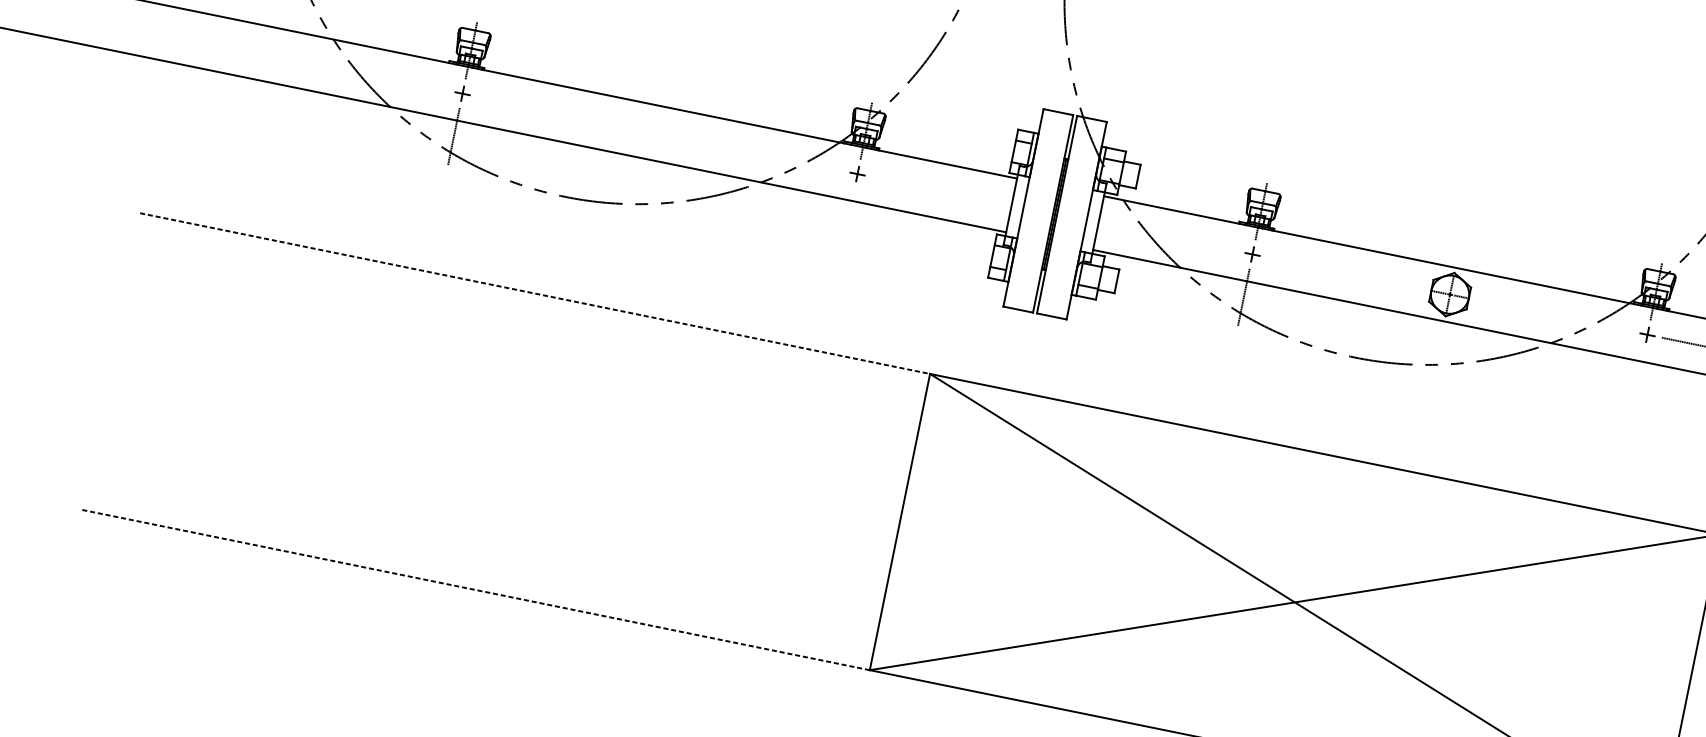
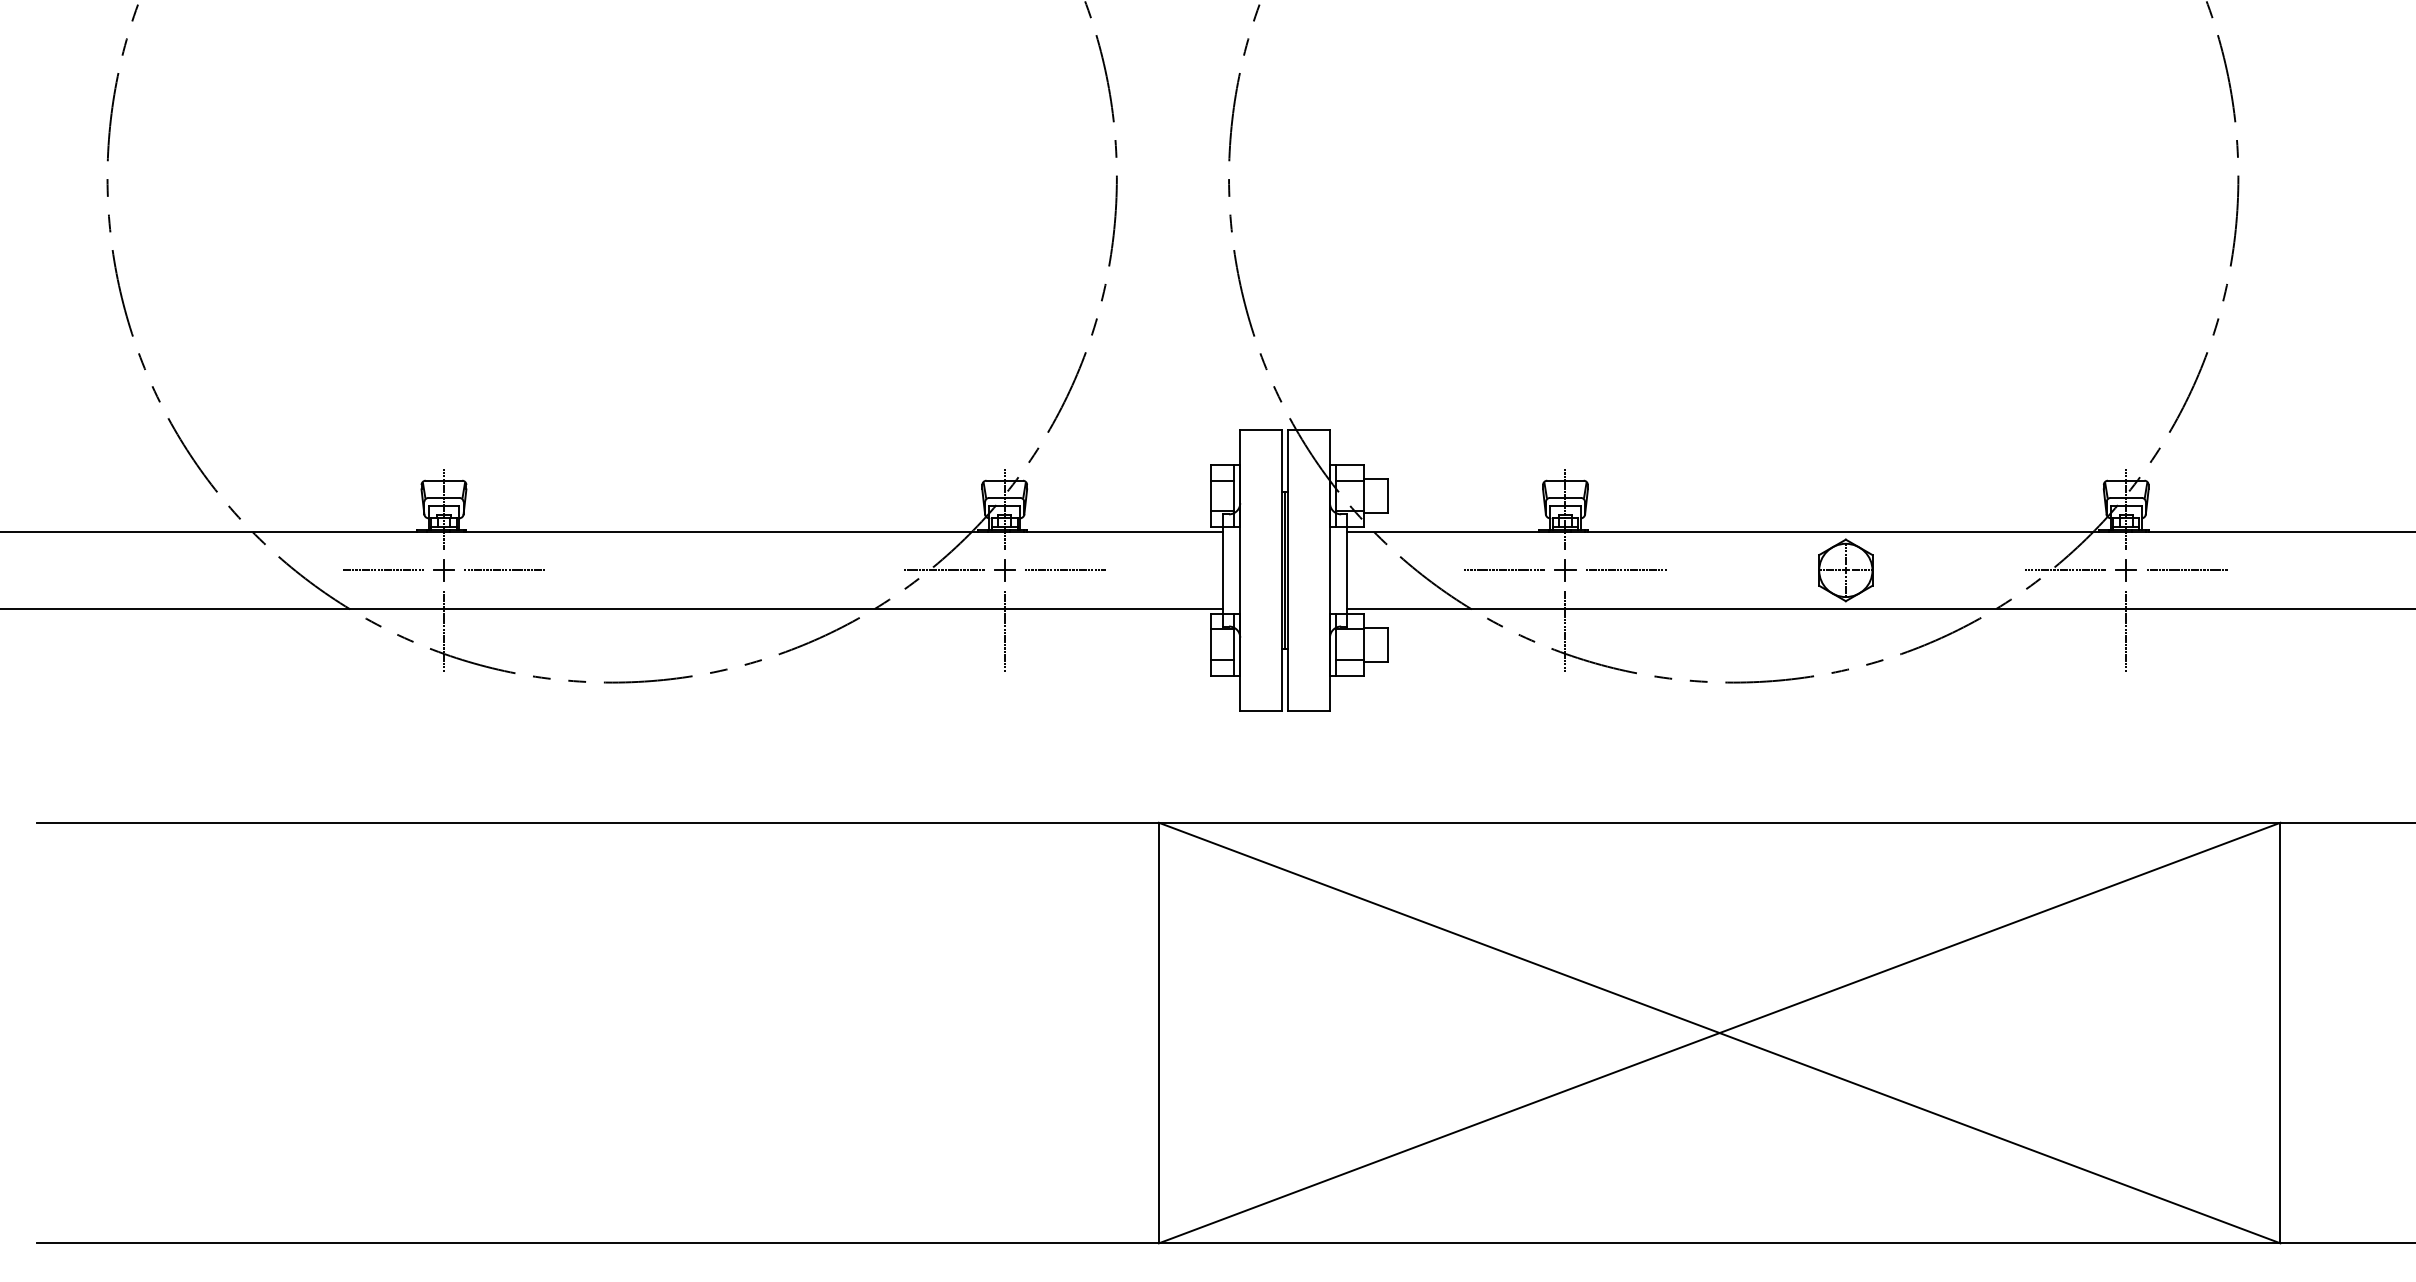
line: (419, 84) -> (382, 570), added
line: (505, 102) -> (504, 570), added
line: (814, 165) -> (943, 570), added
line: (900, 182) -> (1065, 570), added
line: (848, 216) -> (1004, 630), added
line: (1209, 245) -> (1504, 570), added
line: (1294, 263) -> (1625, 570), added
line: (535, 293) -> (598, 822), dashed -> solid
line: (1604, 326) -> (2065, 570), added
line: (1639, 377) -> (2126, 630), added
line: (475, 589) -> (598, 1243), dashed -> solid

